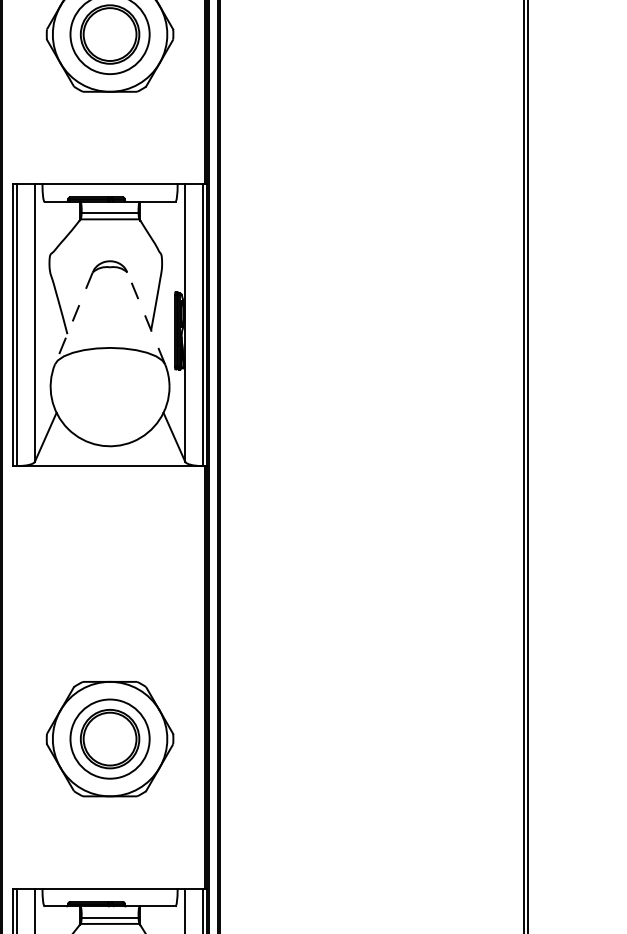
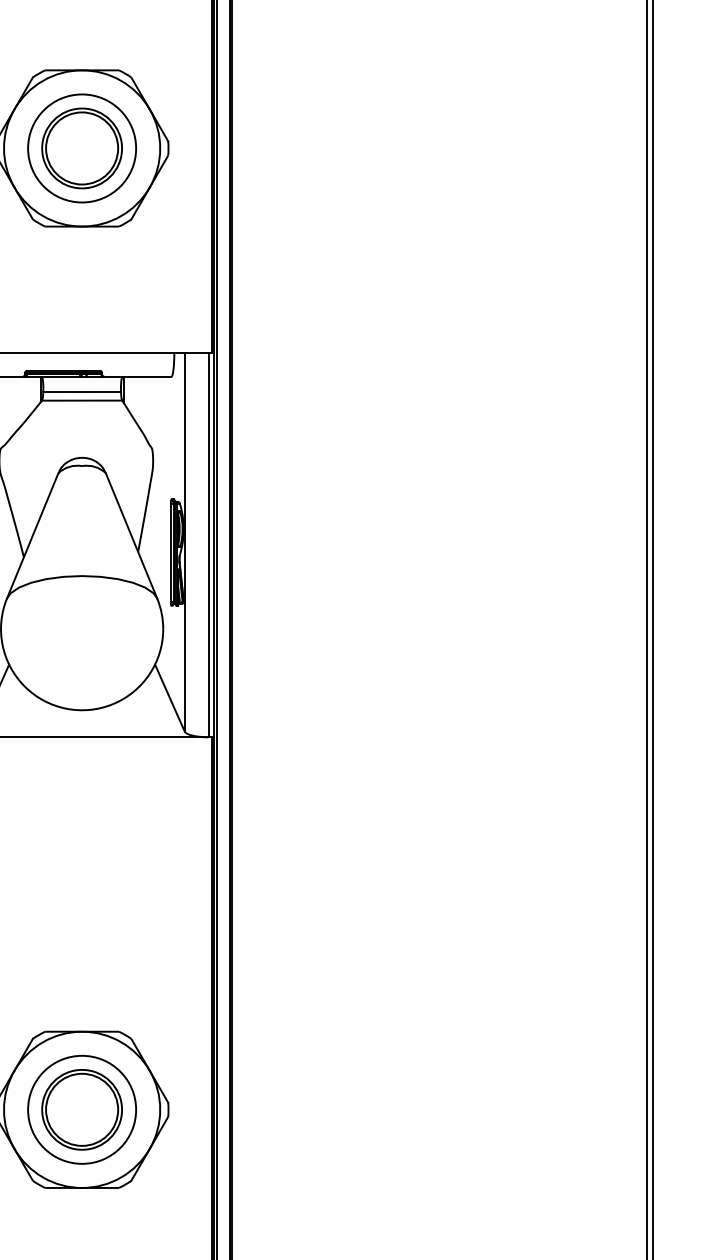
line: (73, 318) -> (32, 535), dashed -> solid
line: (146, 318) -> (131, 535), dashed -> solid

